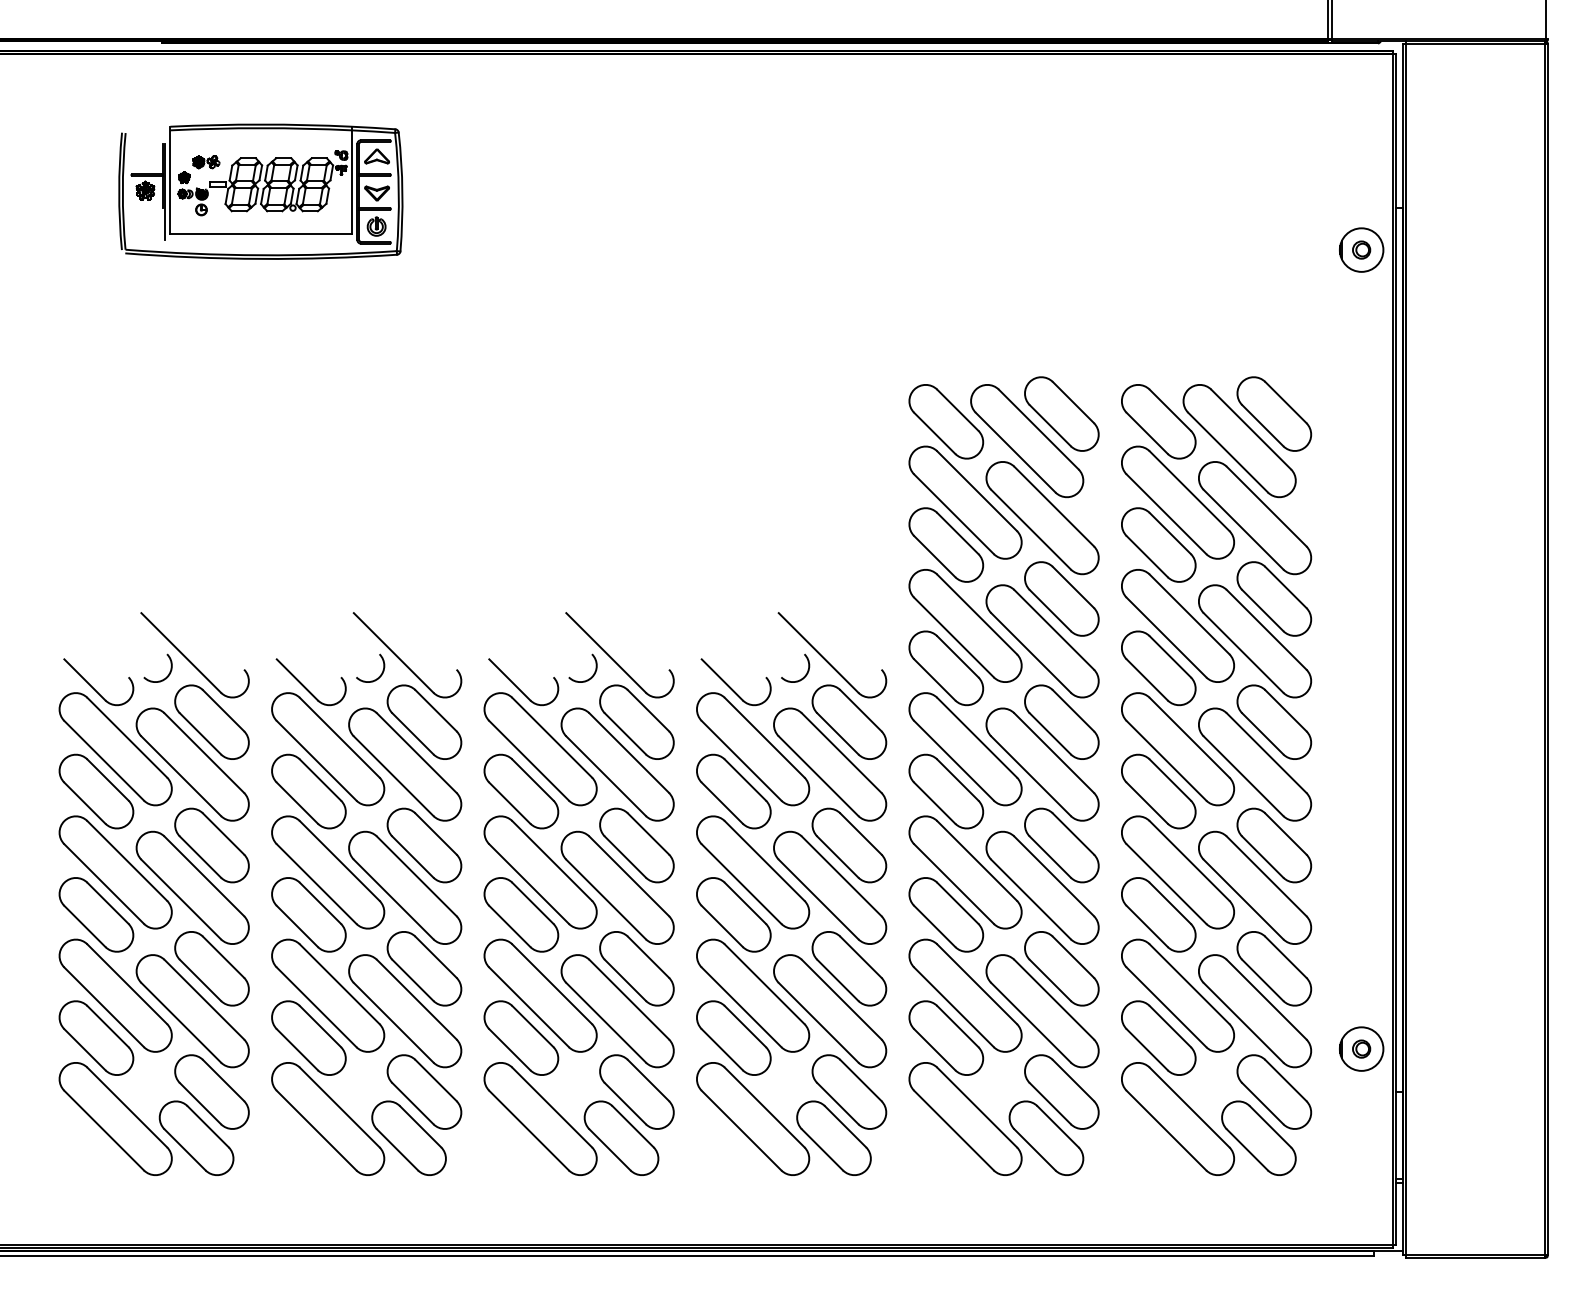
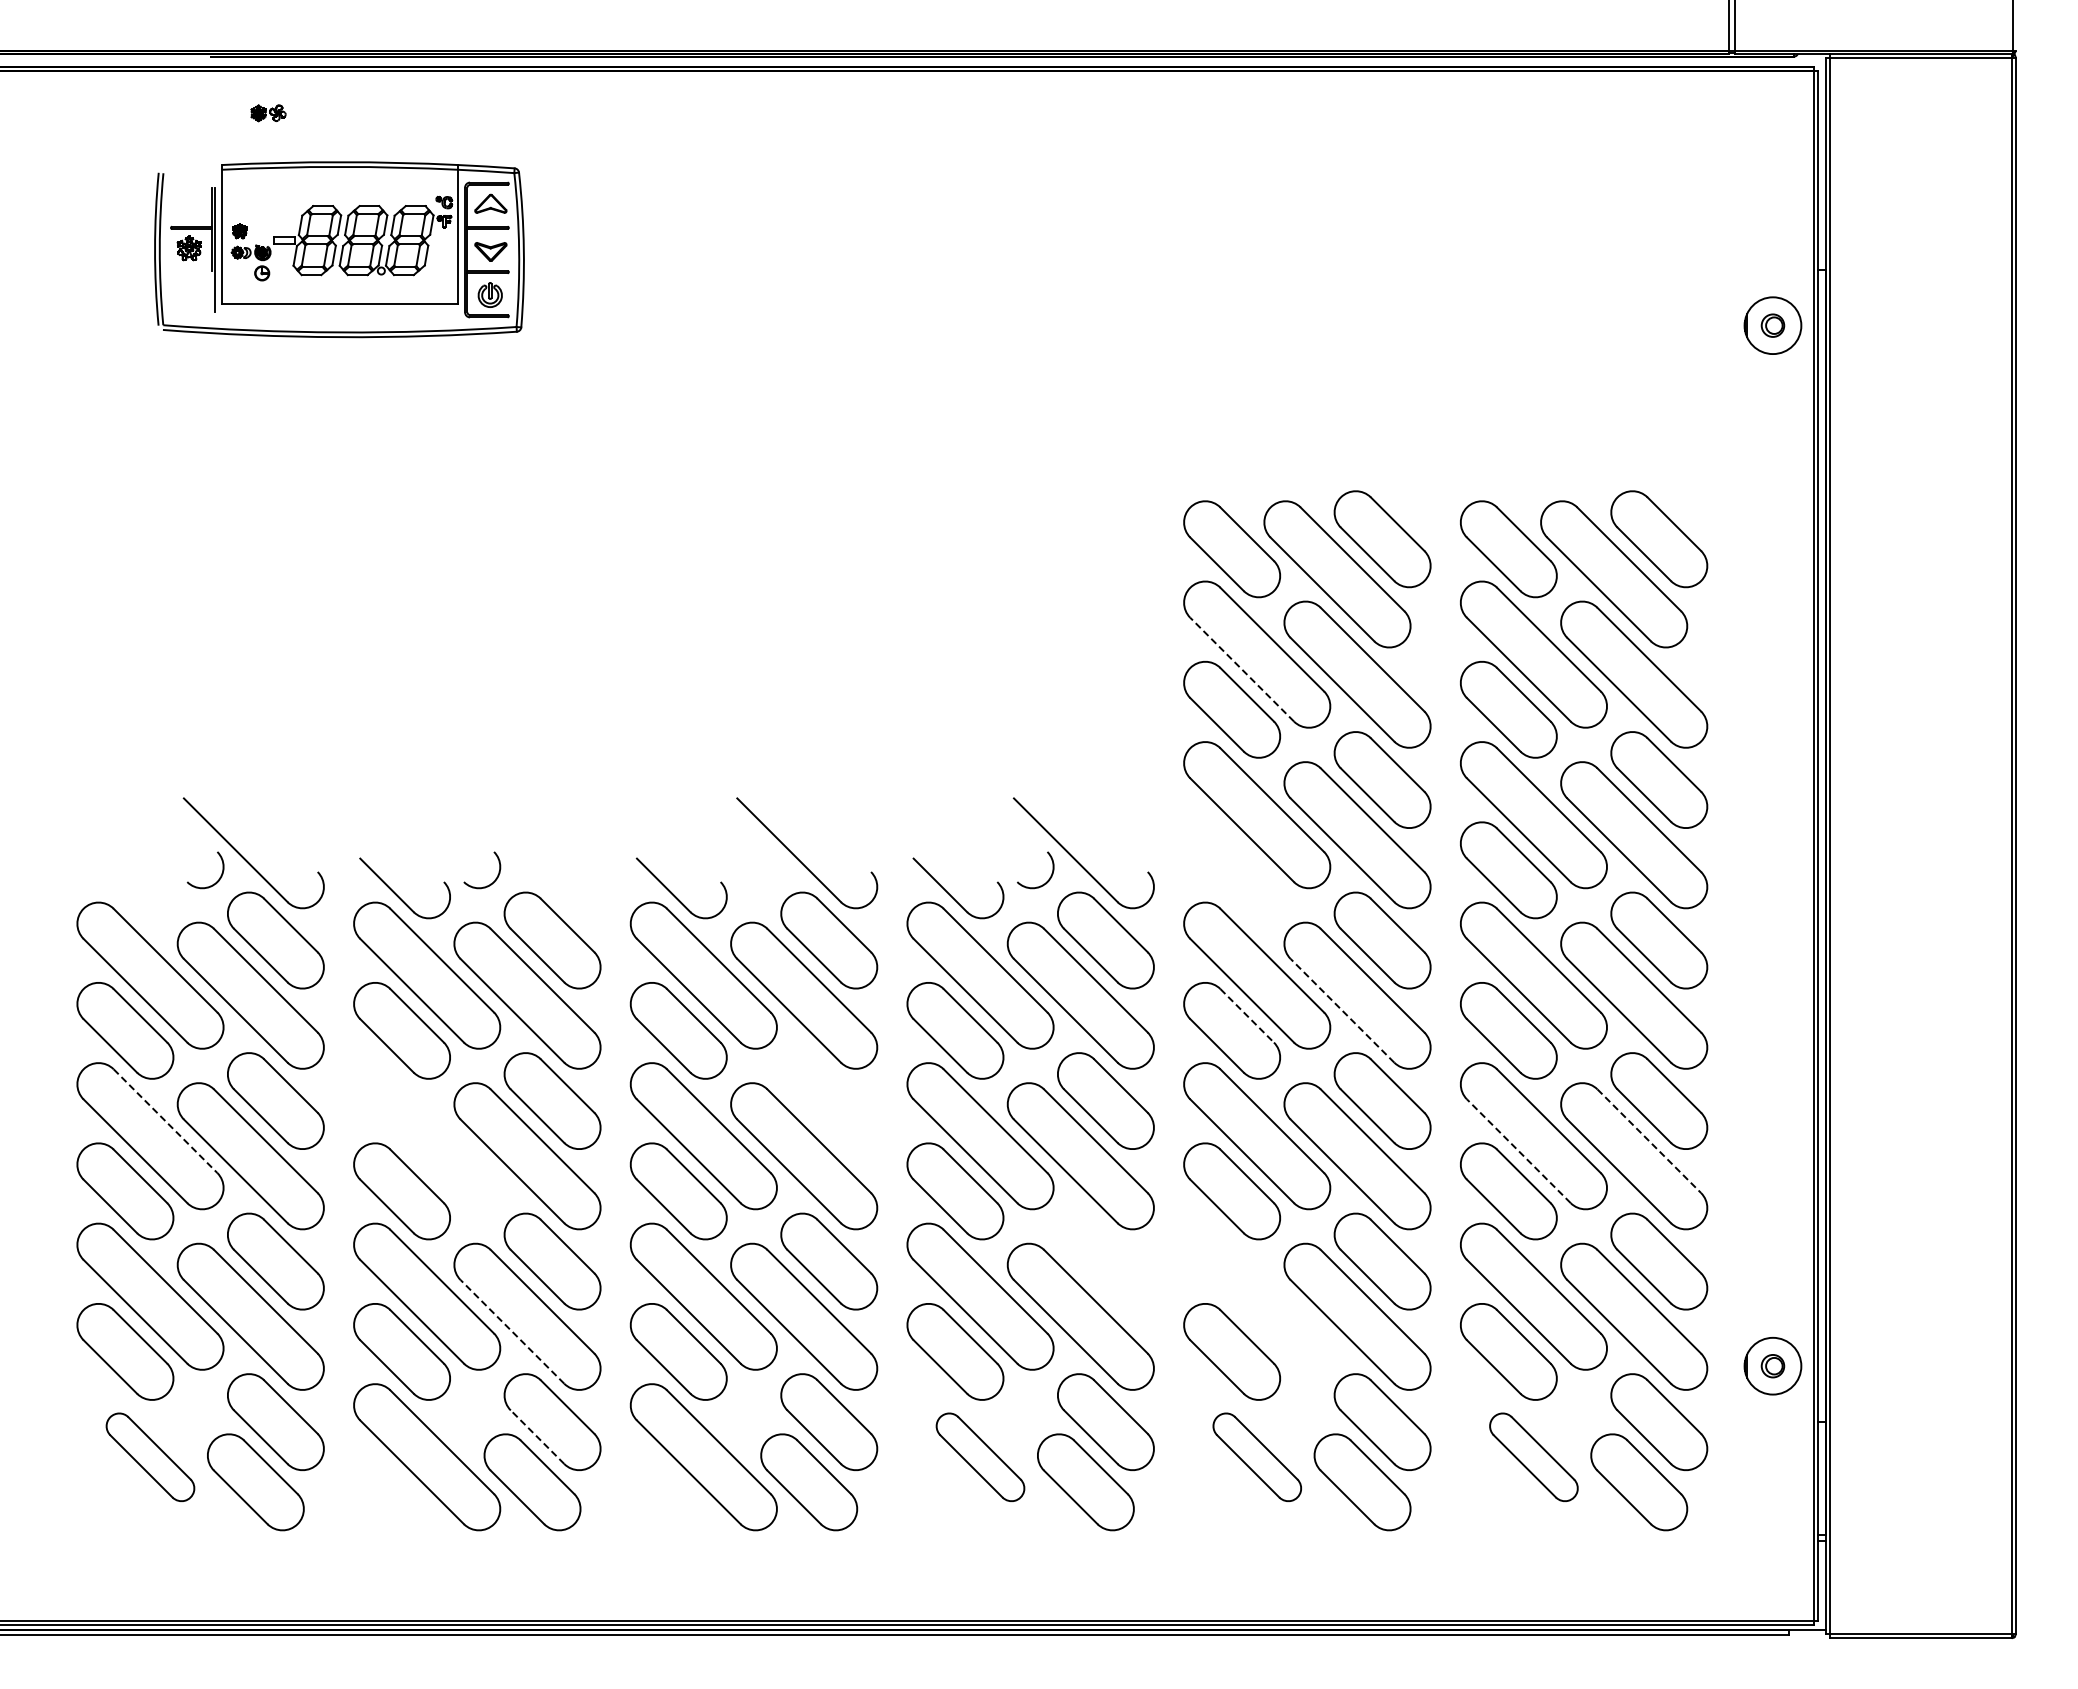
part: (206, 162) -> (268, 113), moved
line: (953, 514) -> (1241, 669), solid -> dashed
part: (402, 660) -> (523, 859), removed
part: (945, 668) -> (1231, 870), removed
arc: (591, 676) -> (769, 881), removed
part: (93, 687) -> (121, 895), removed
line: (1031, 775) -> (1342, 1010), solid -> dashed
line: (958, 779) -> (1247, 1015), solid -> dashed
part: (637, 845) -> (829, 1100), removed
line: (127, 861) -> (165, 1121), solid -> dashed
part: (328, 872) -> (427, 1136), removed
line: (1266, 876) -> (1649, 1141), solid -> dashed
line: (1166, 883) -> (1518, 1150), solid -> dashed
part: (849, 968) -> (1105, 1261), removed
part: (965, 995) -> (1257, 1296), removed
line: (393, 1022) -> (512, 1331), solid -> dashed
line: (412, 1103) -> (537, 1437), solid -> dashed
part: (115, 1119) -> (150, 1457), size x0.6
part: (753, 1119) -> (980, 1457), size x0.6
part: (965, 1119) -> (1257, 1457), size x0.6
part: (1177, 1119) -> (1533, 1457), size x0.6

